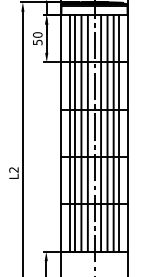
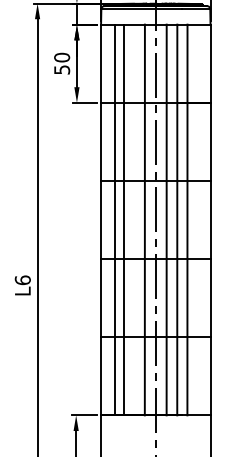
line: (81, 133) -> (134, 220), removed
line: (119, 133) -> (197, 220), removed
text: (13, 169) -> (22, 279), L2 -> L6

